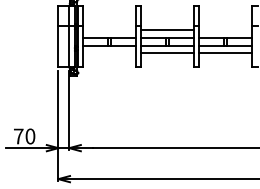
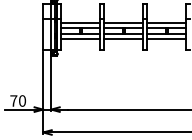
line: (109, 30) -> (80, 22), added
line: (225, 30) -> (166, 22), added
line: (109, 52) -> (80, 38), added

